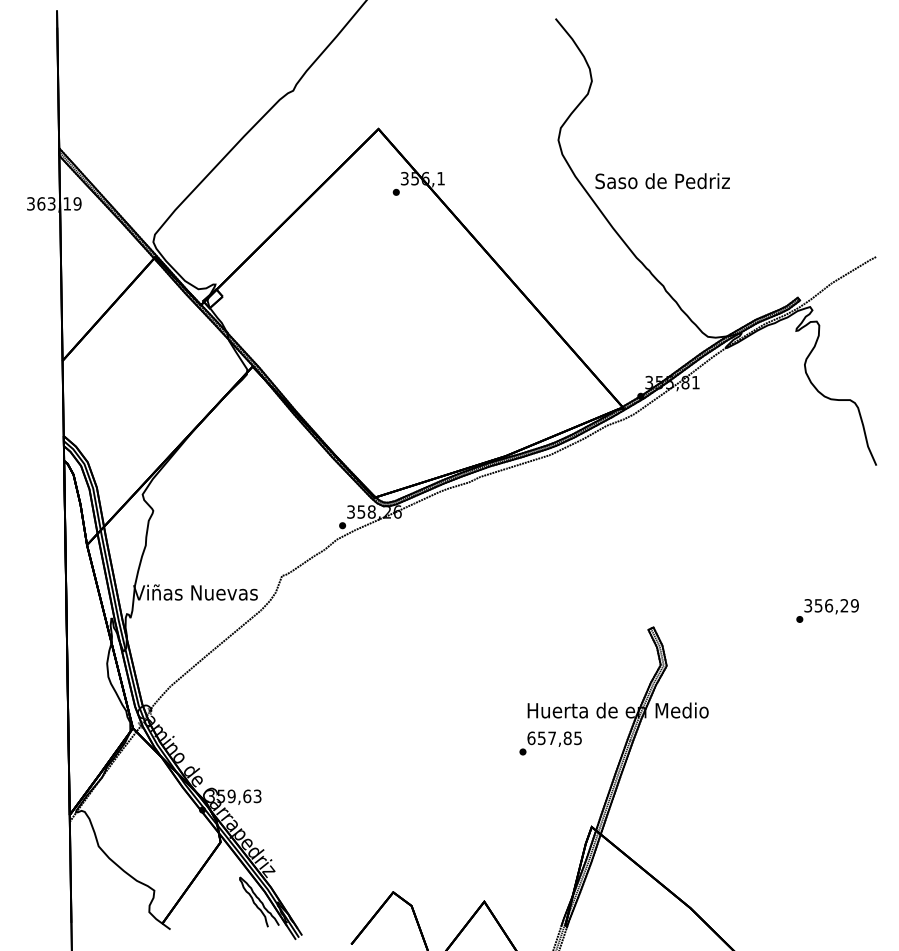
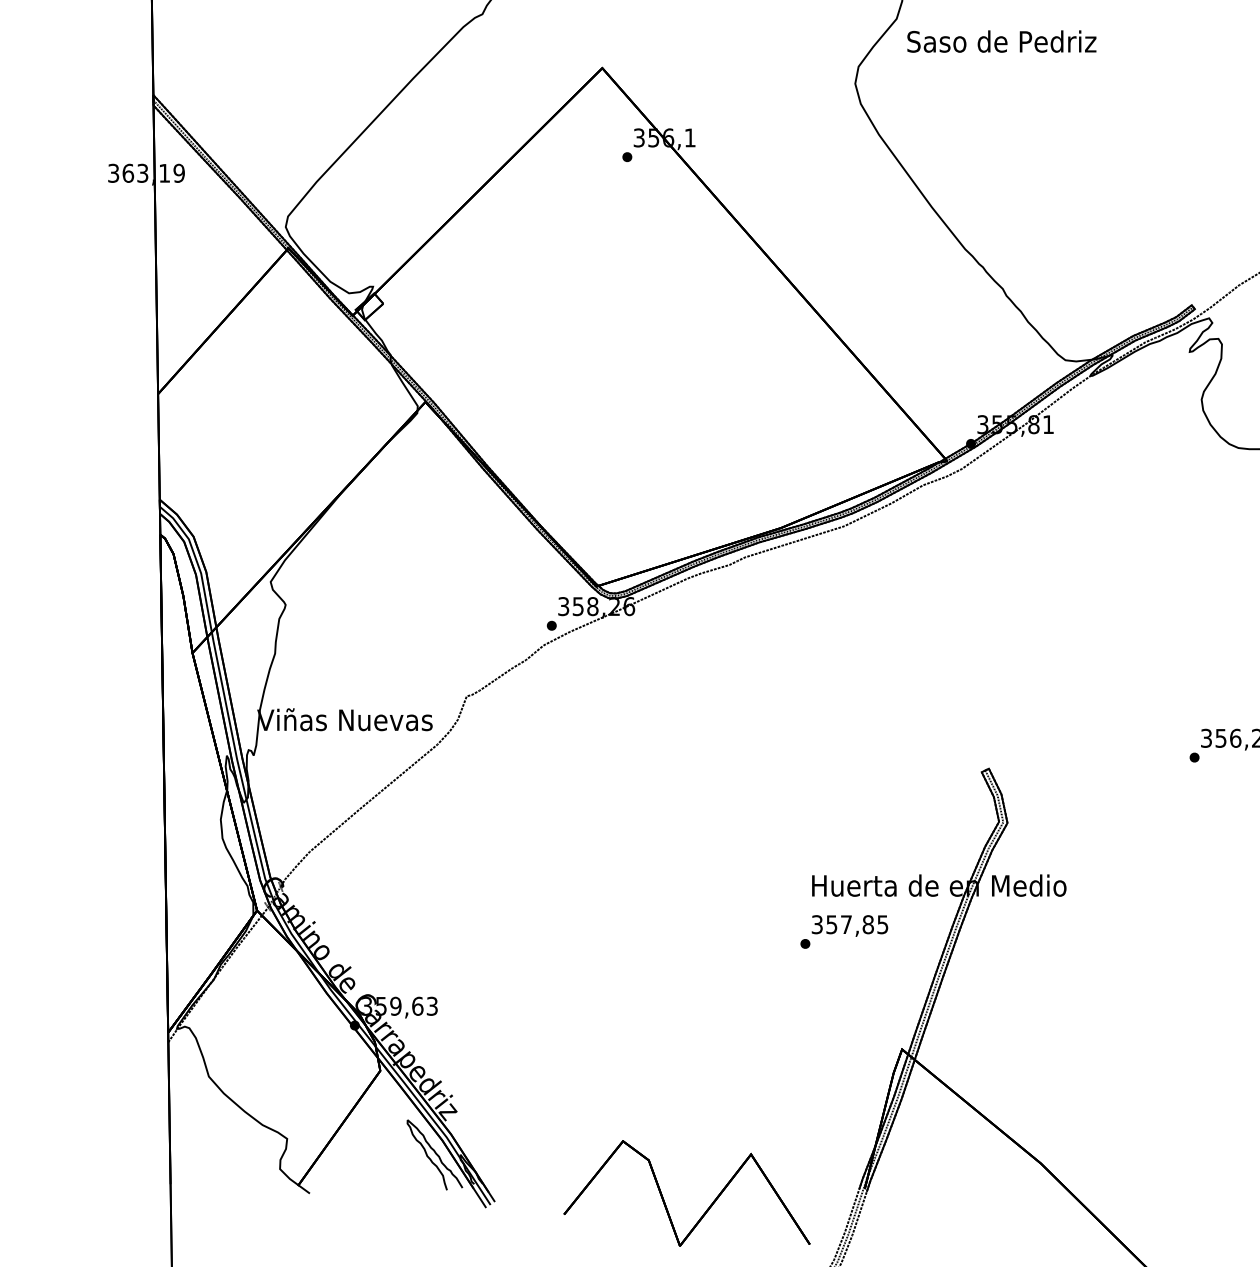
text: (662, 181) -> (1001, 42), moved
text: (531, 738) -> (817, 924), 657,85 -> 357,85

